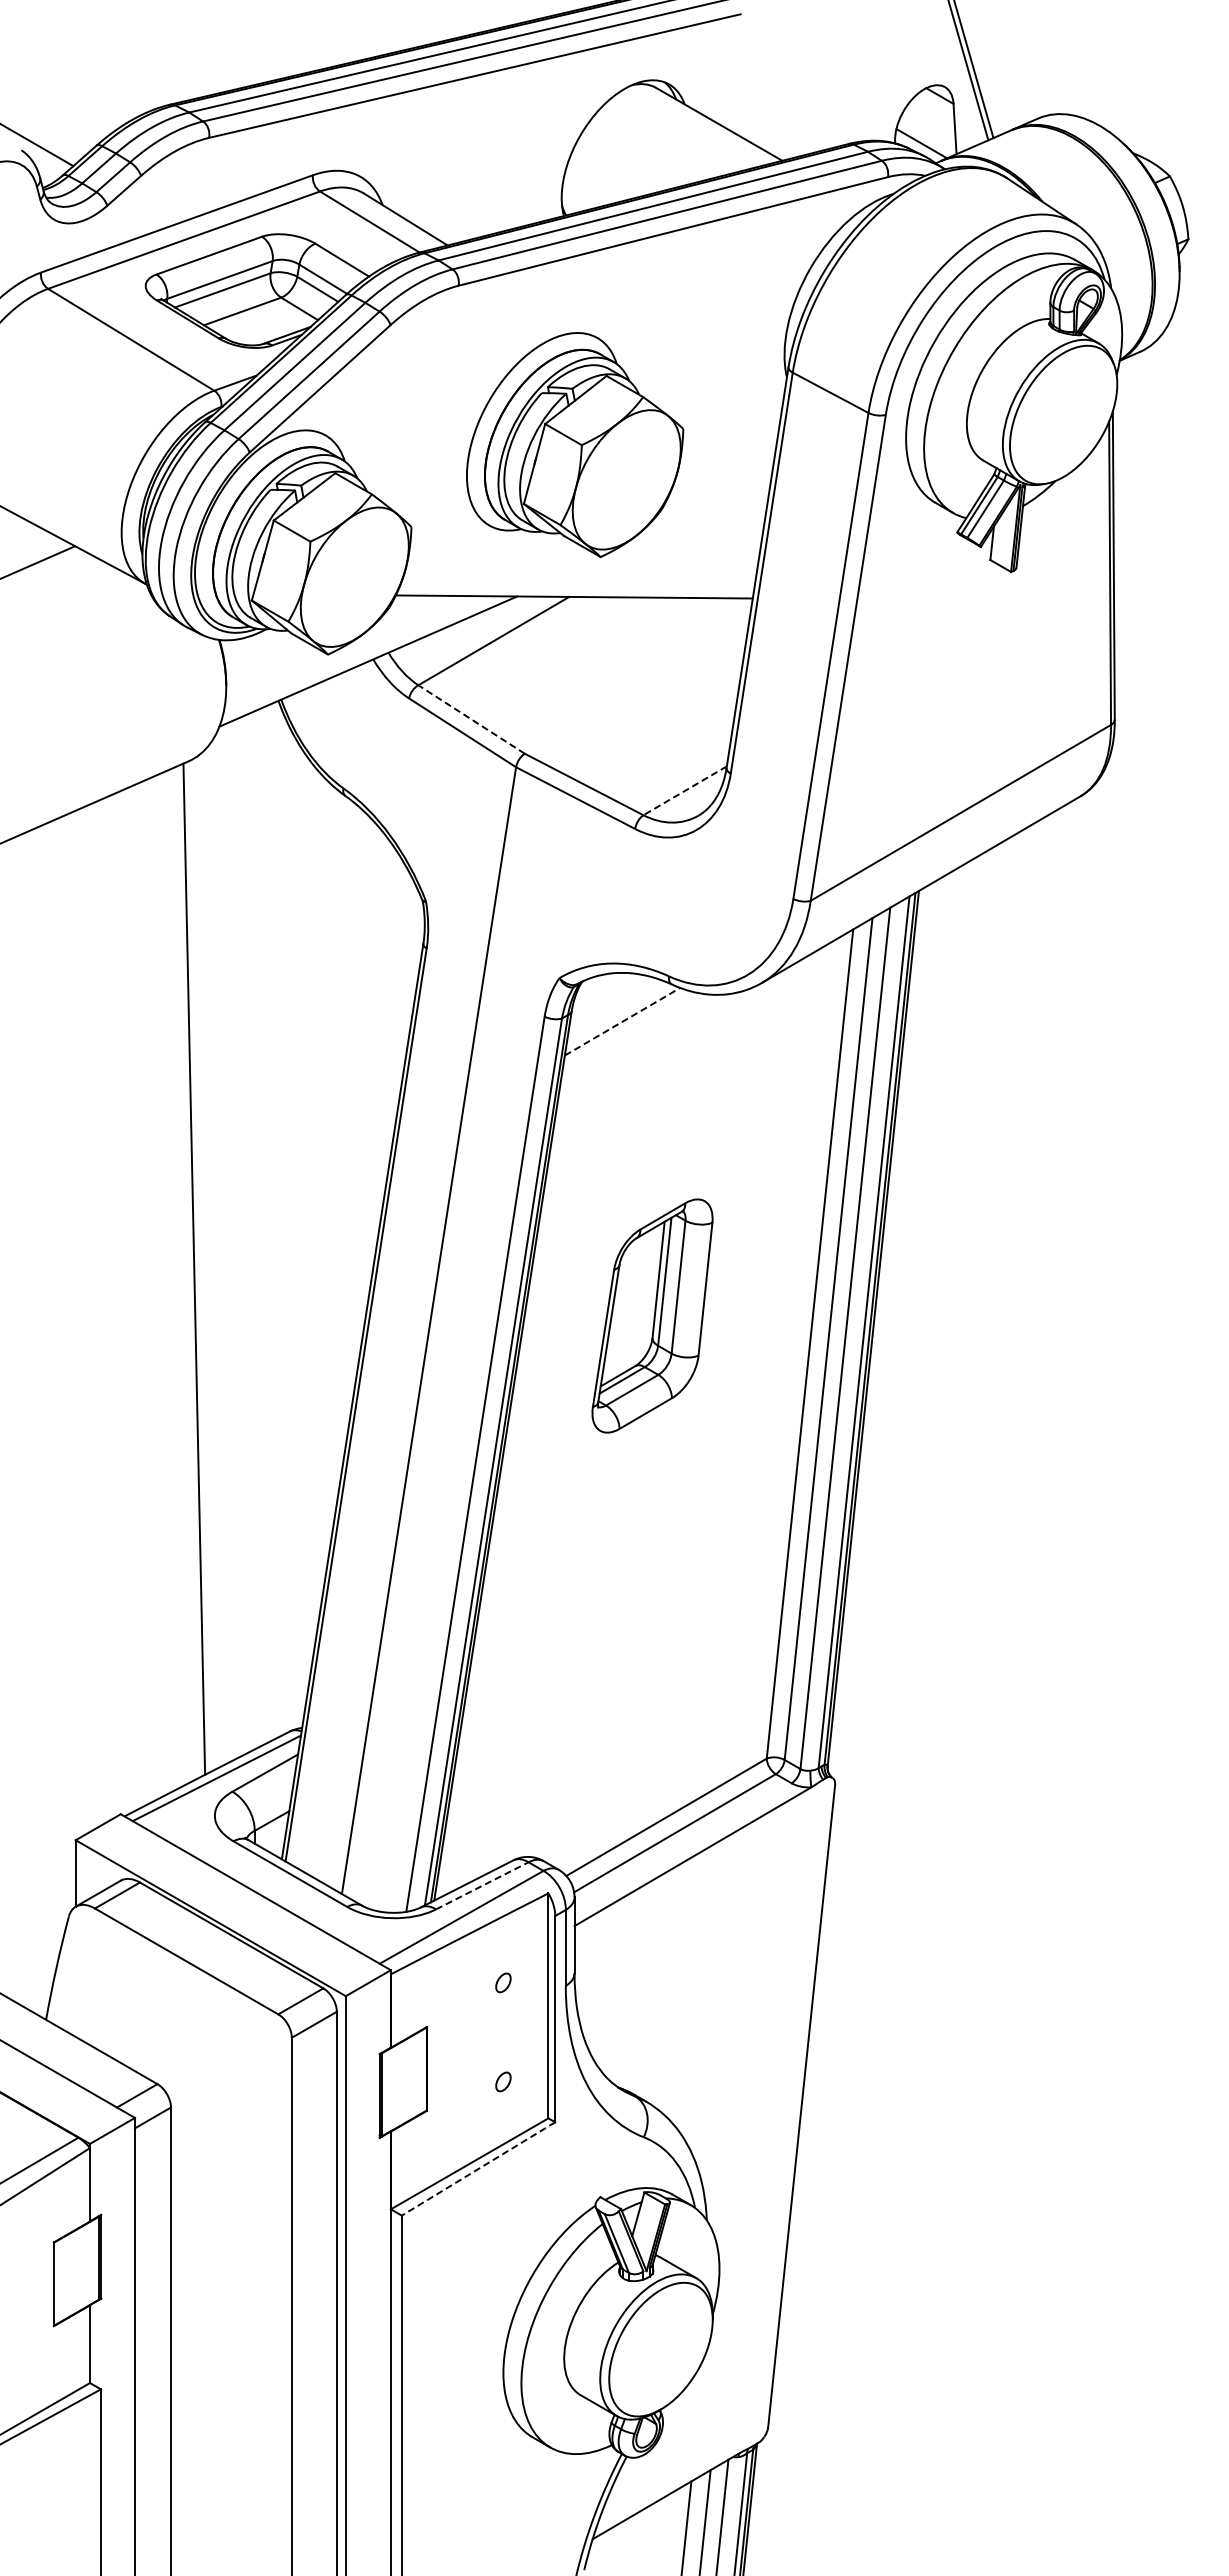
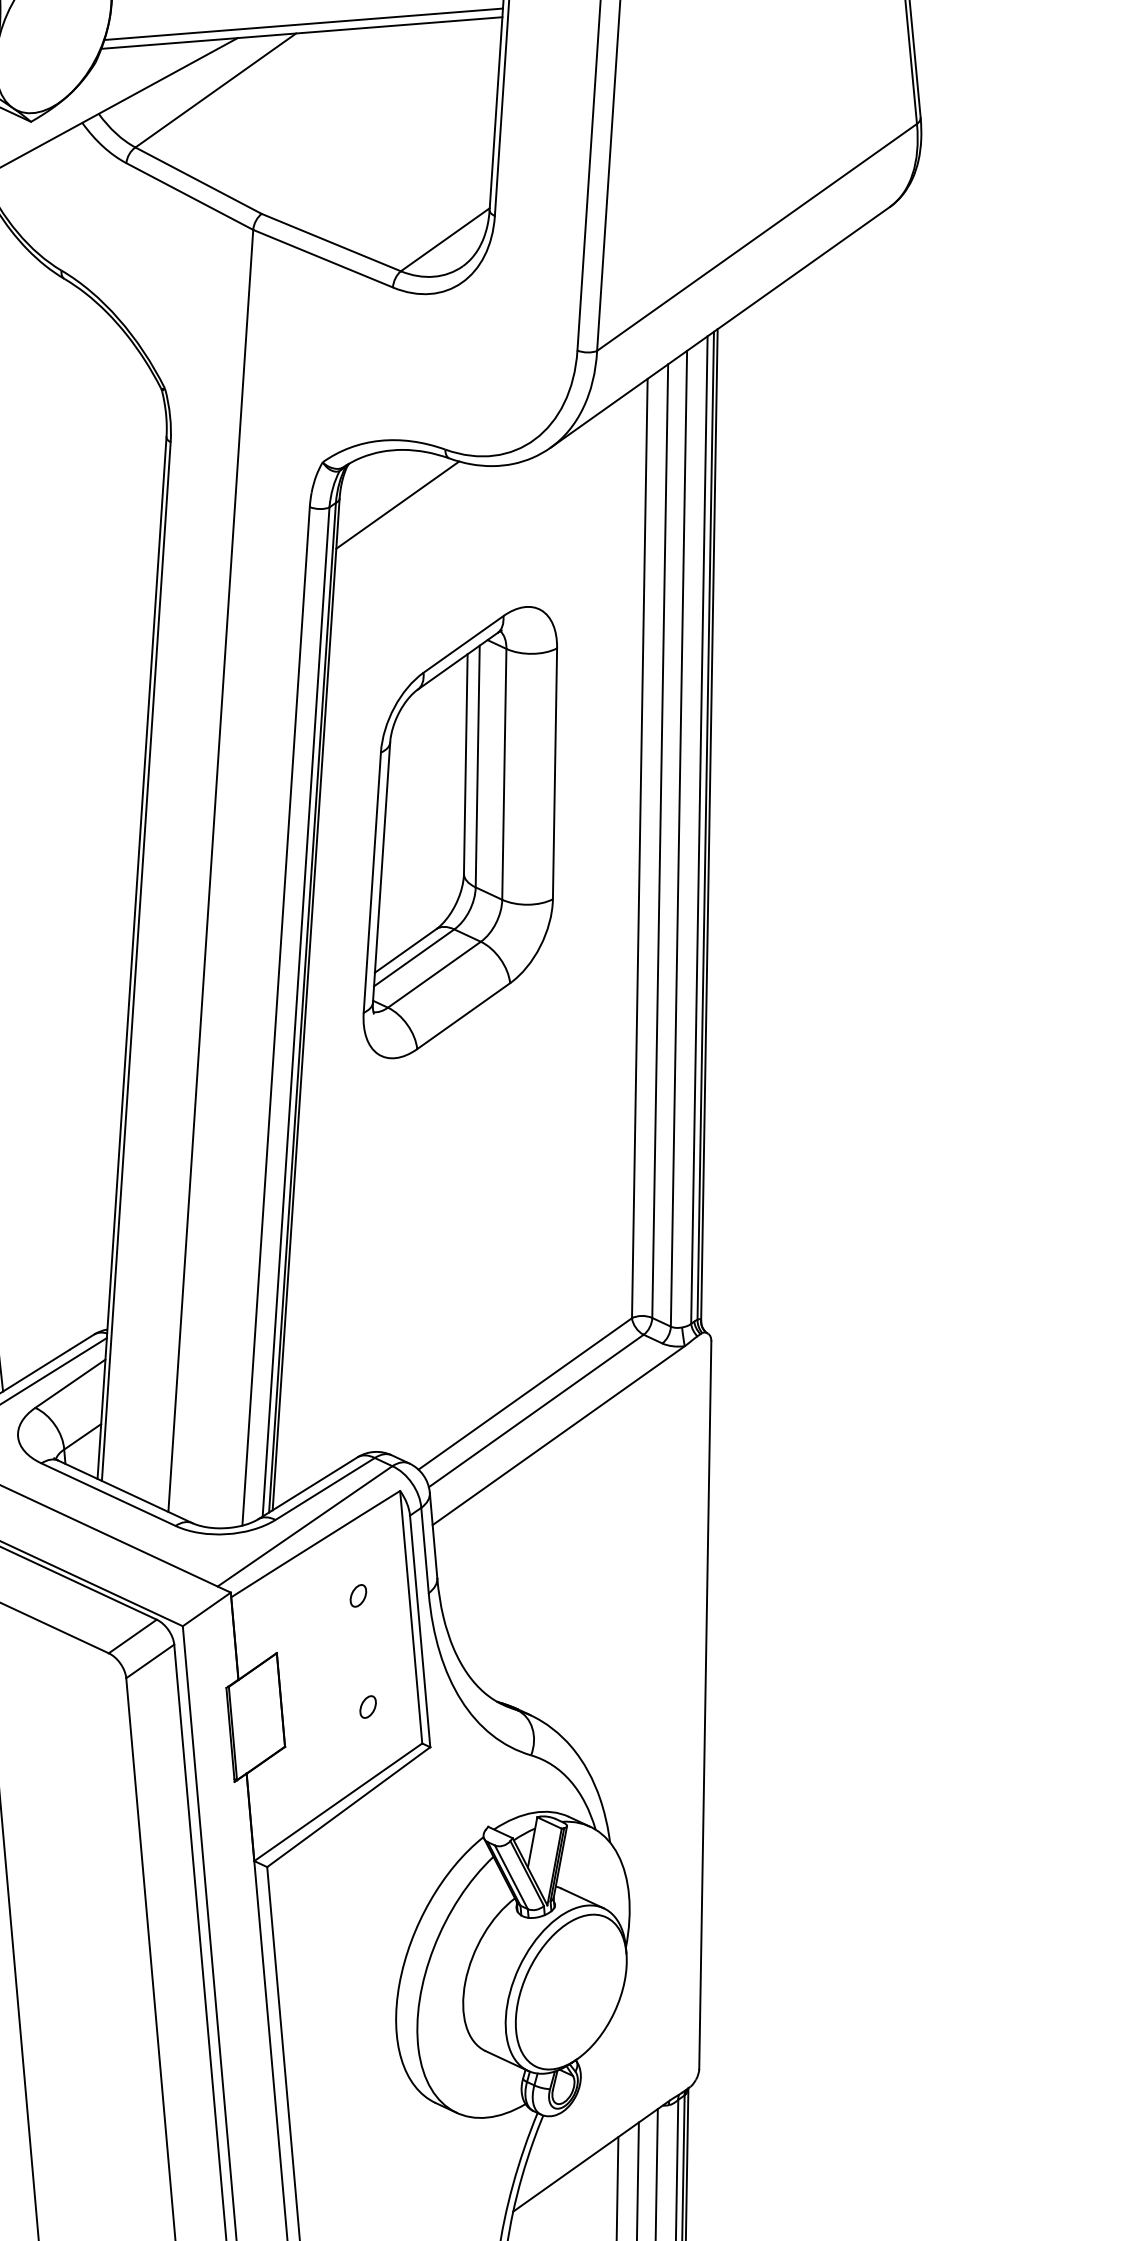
line: (576, 588) -> (303, 23), added
line: (471, 719) -> (198, 180), dashed -> solid
line: (684, 791) -> (444, 240), dashed -> solid
line: (622, 1021) -> (397, 504), dashed -> solid
part: (652, 1315) -> (460, 831), size x1.67
line: (482, 1885) -> (325, 1488), dashed -> solid
line: (478, 2168) -> (348, 1806), dashed -> solid

